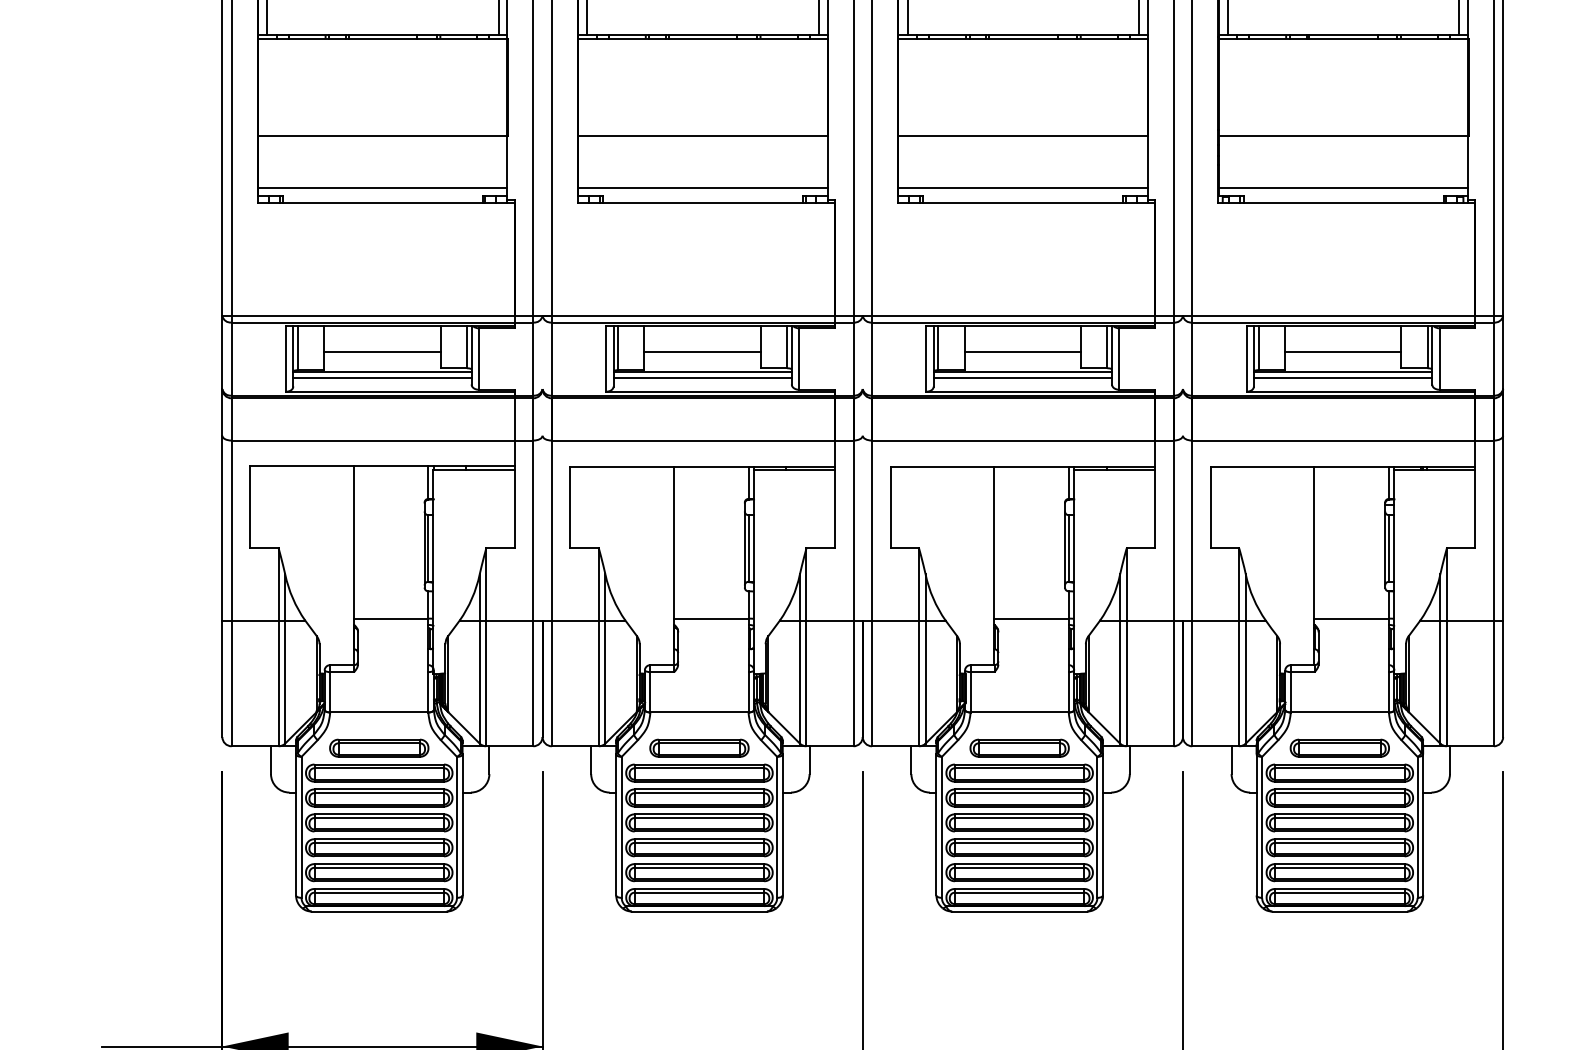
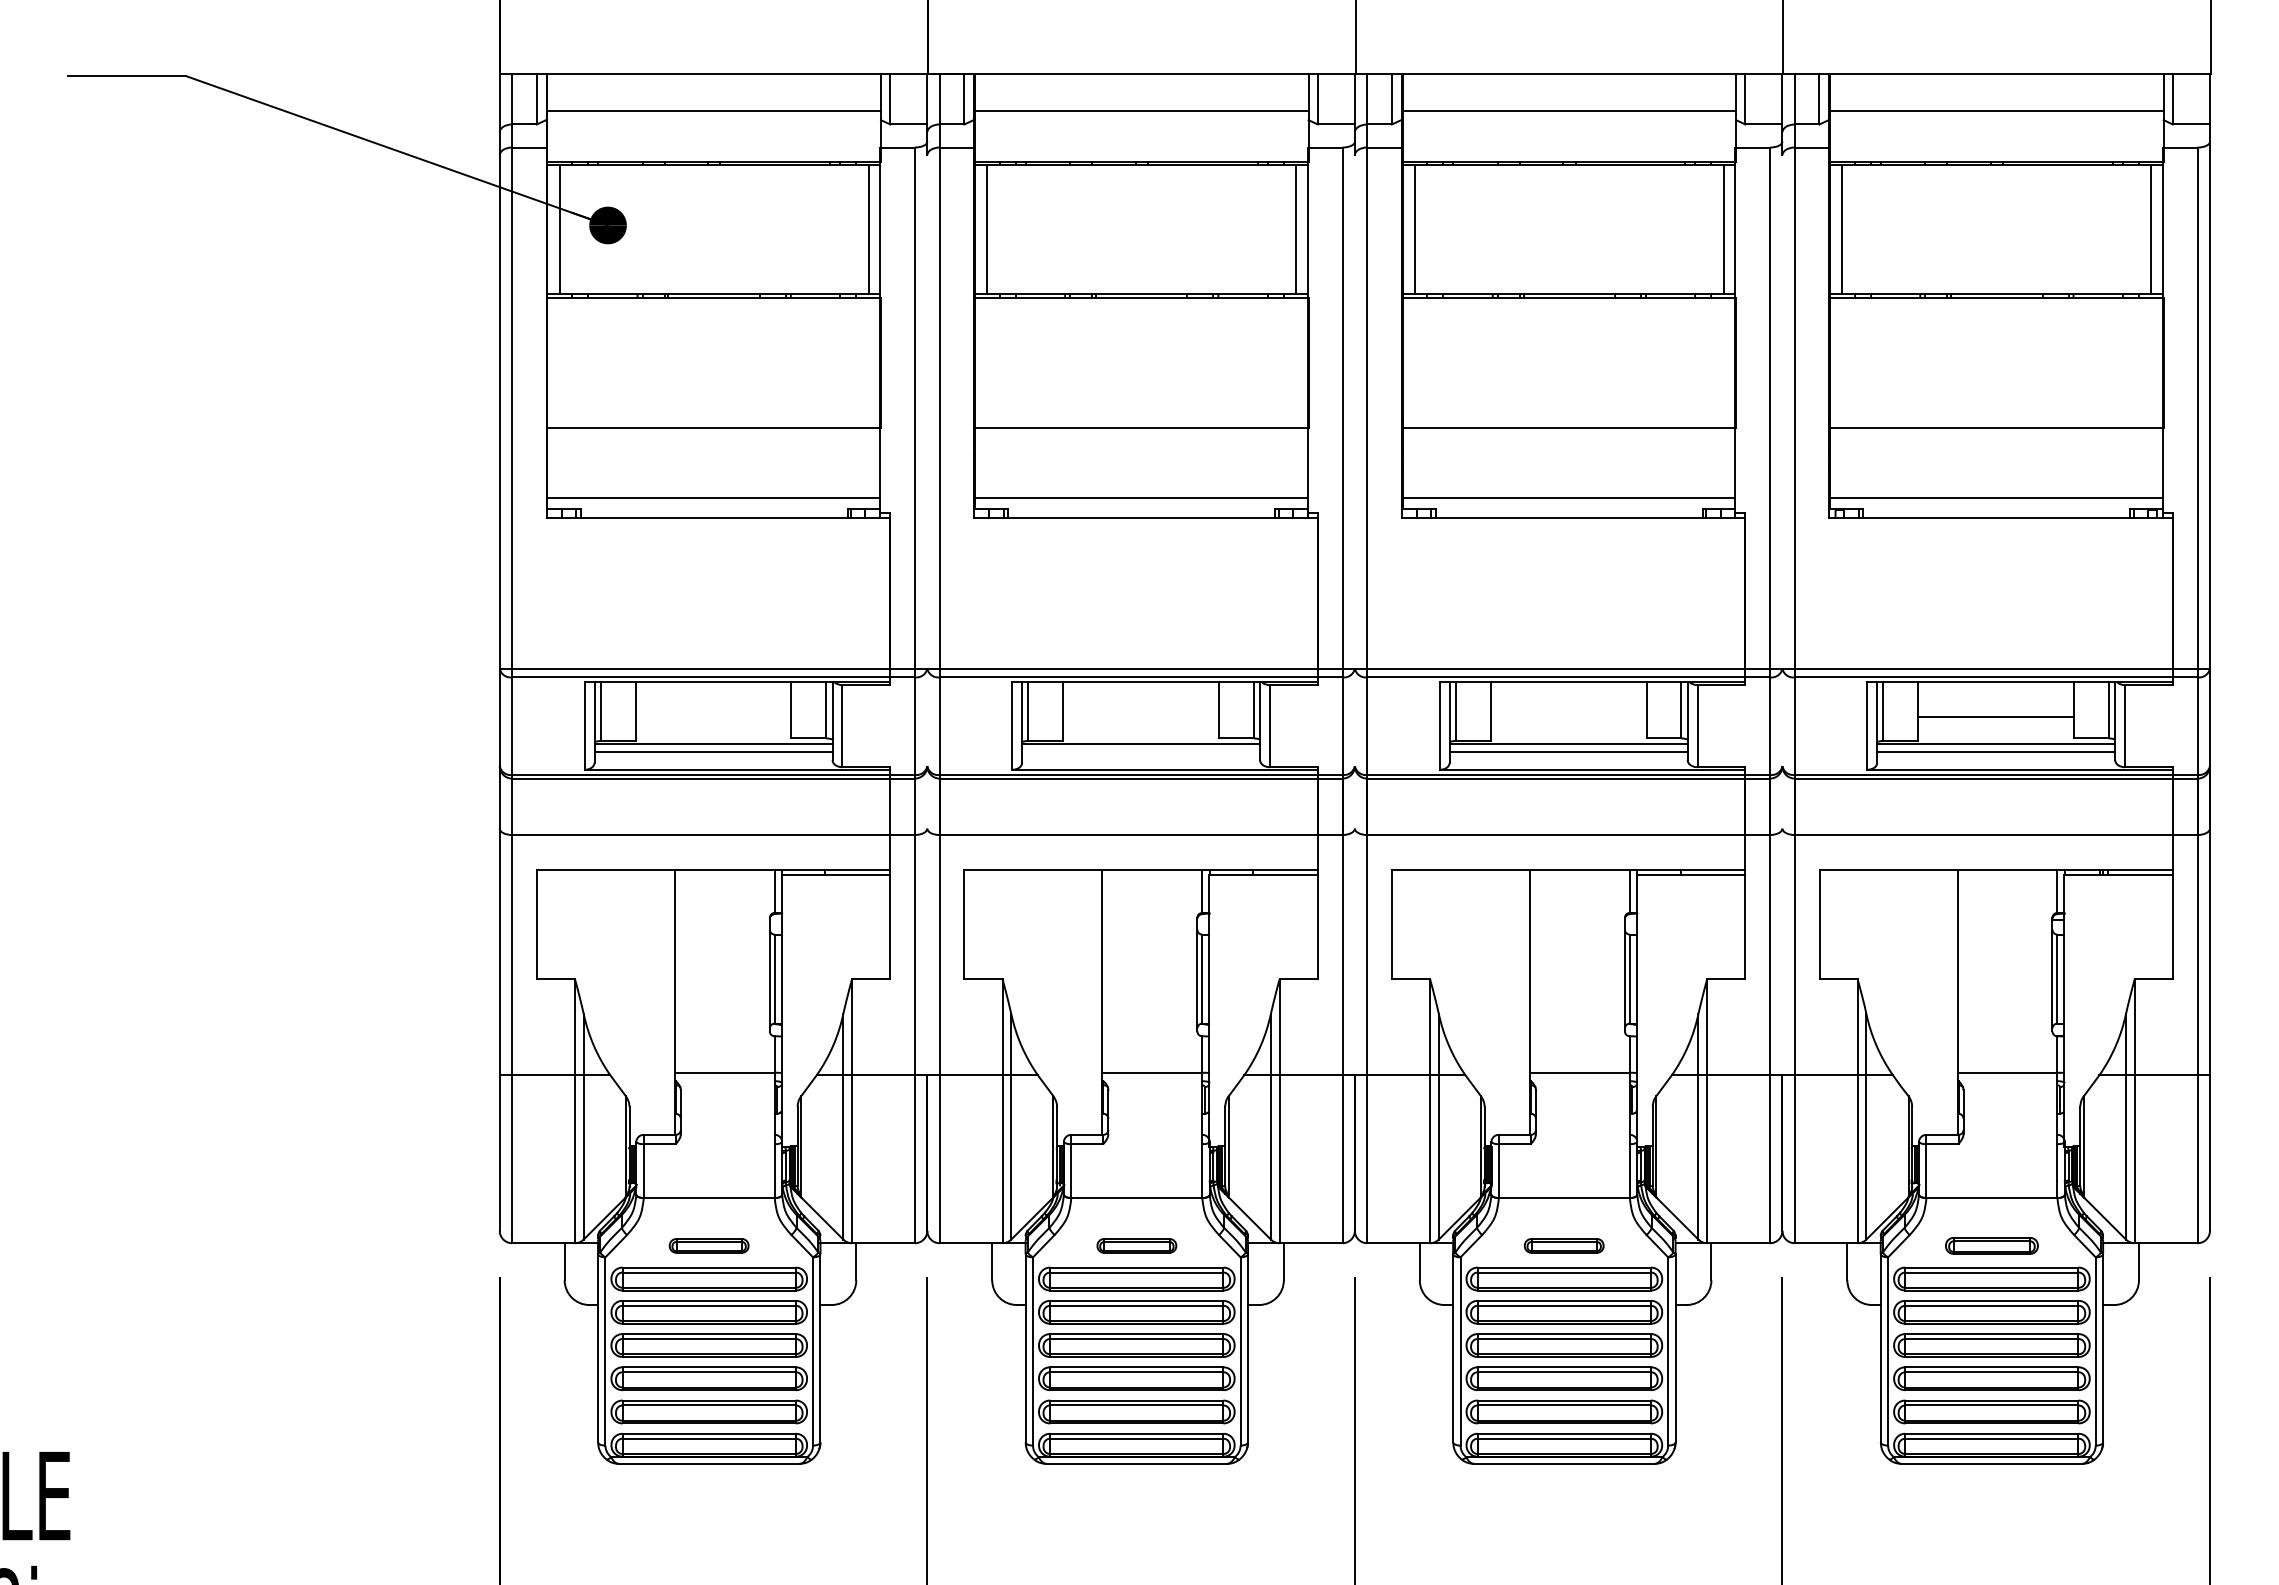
line: (382, 351) -> (713, 716), removed
line: (702, 351) -> (1140, 716), removed
line: (1022, 351) -> (1568, 716), removed
line: (702, 378) -> (1141, 751), removed
part: (378, 747) -> (708, 1245), size x0.6
part: (699, 747) -> (1136, 1245), size x0.6
part: (1019, 747) -> (1563, 1245), size x0.6
part: (1339, 747) -> (1991, 1245), size x0.7

